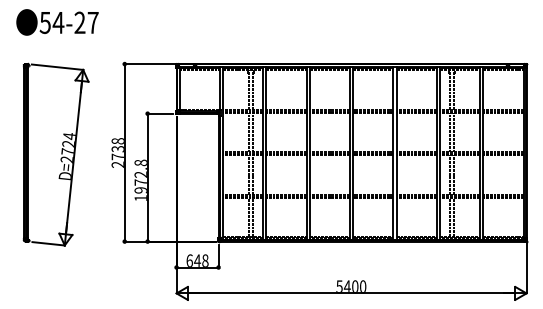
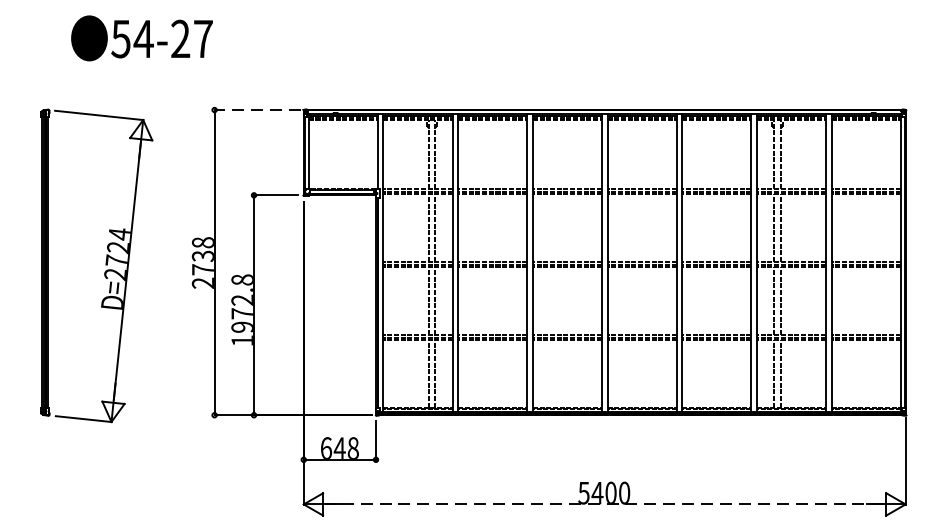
text: (57, 22) -> (141, 38), moved
line: (149, 64) -> (257, 110), solid -> dashed
line: (351, 293) -> (604, 504), solid -> dashed

